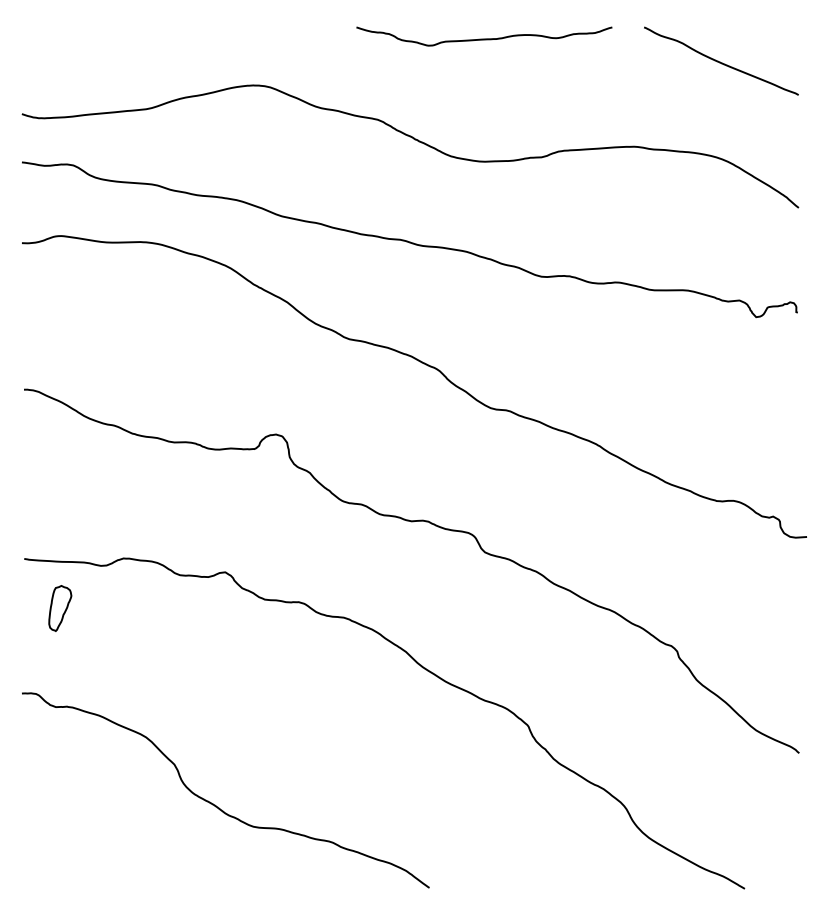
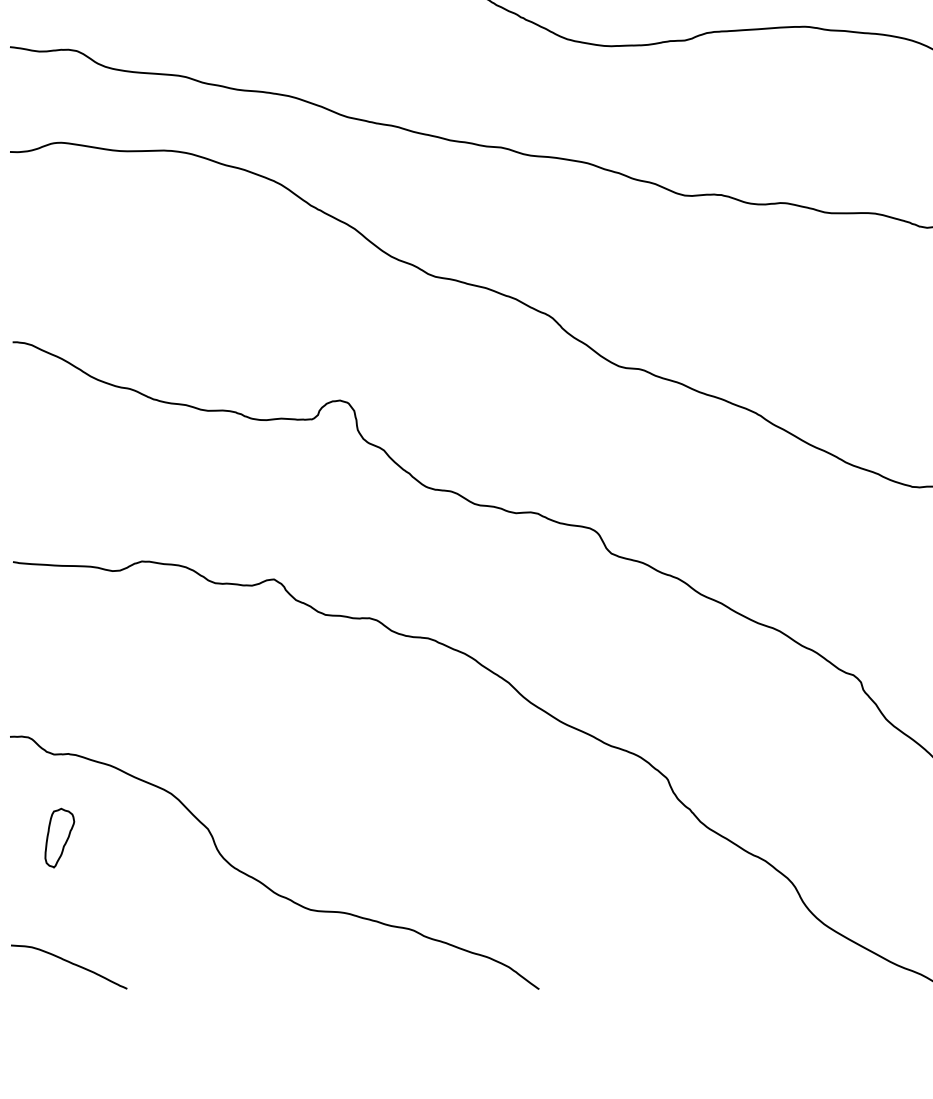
part: (60, 608) -> (60, 838), moved
curve: (68, 868) -> (70, 964), added

